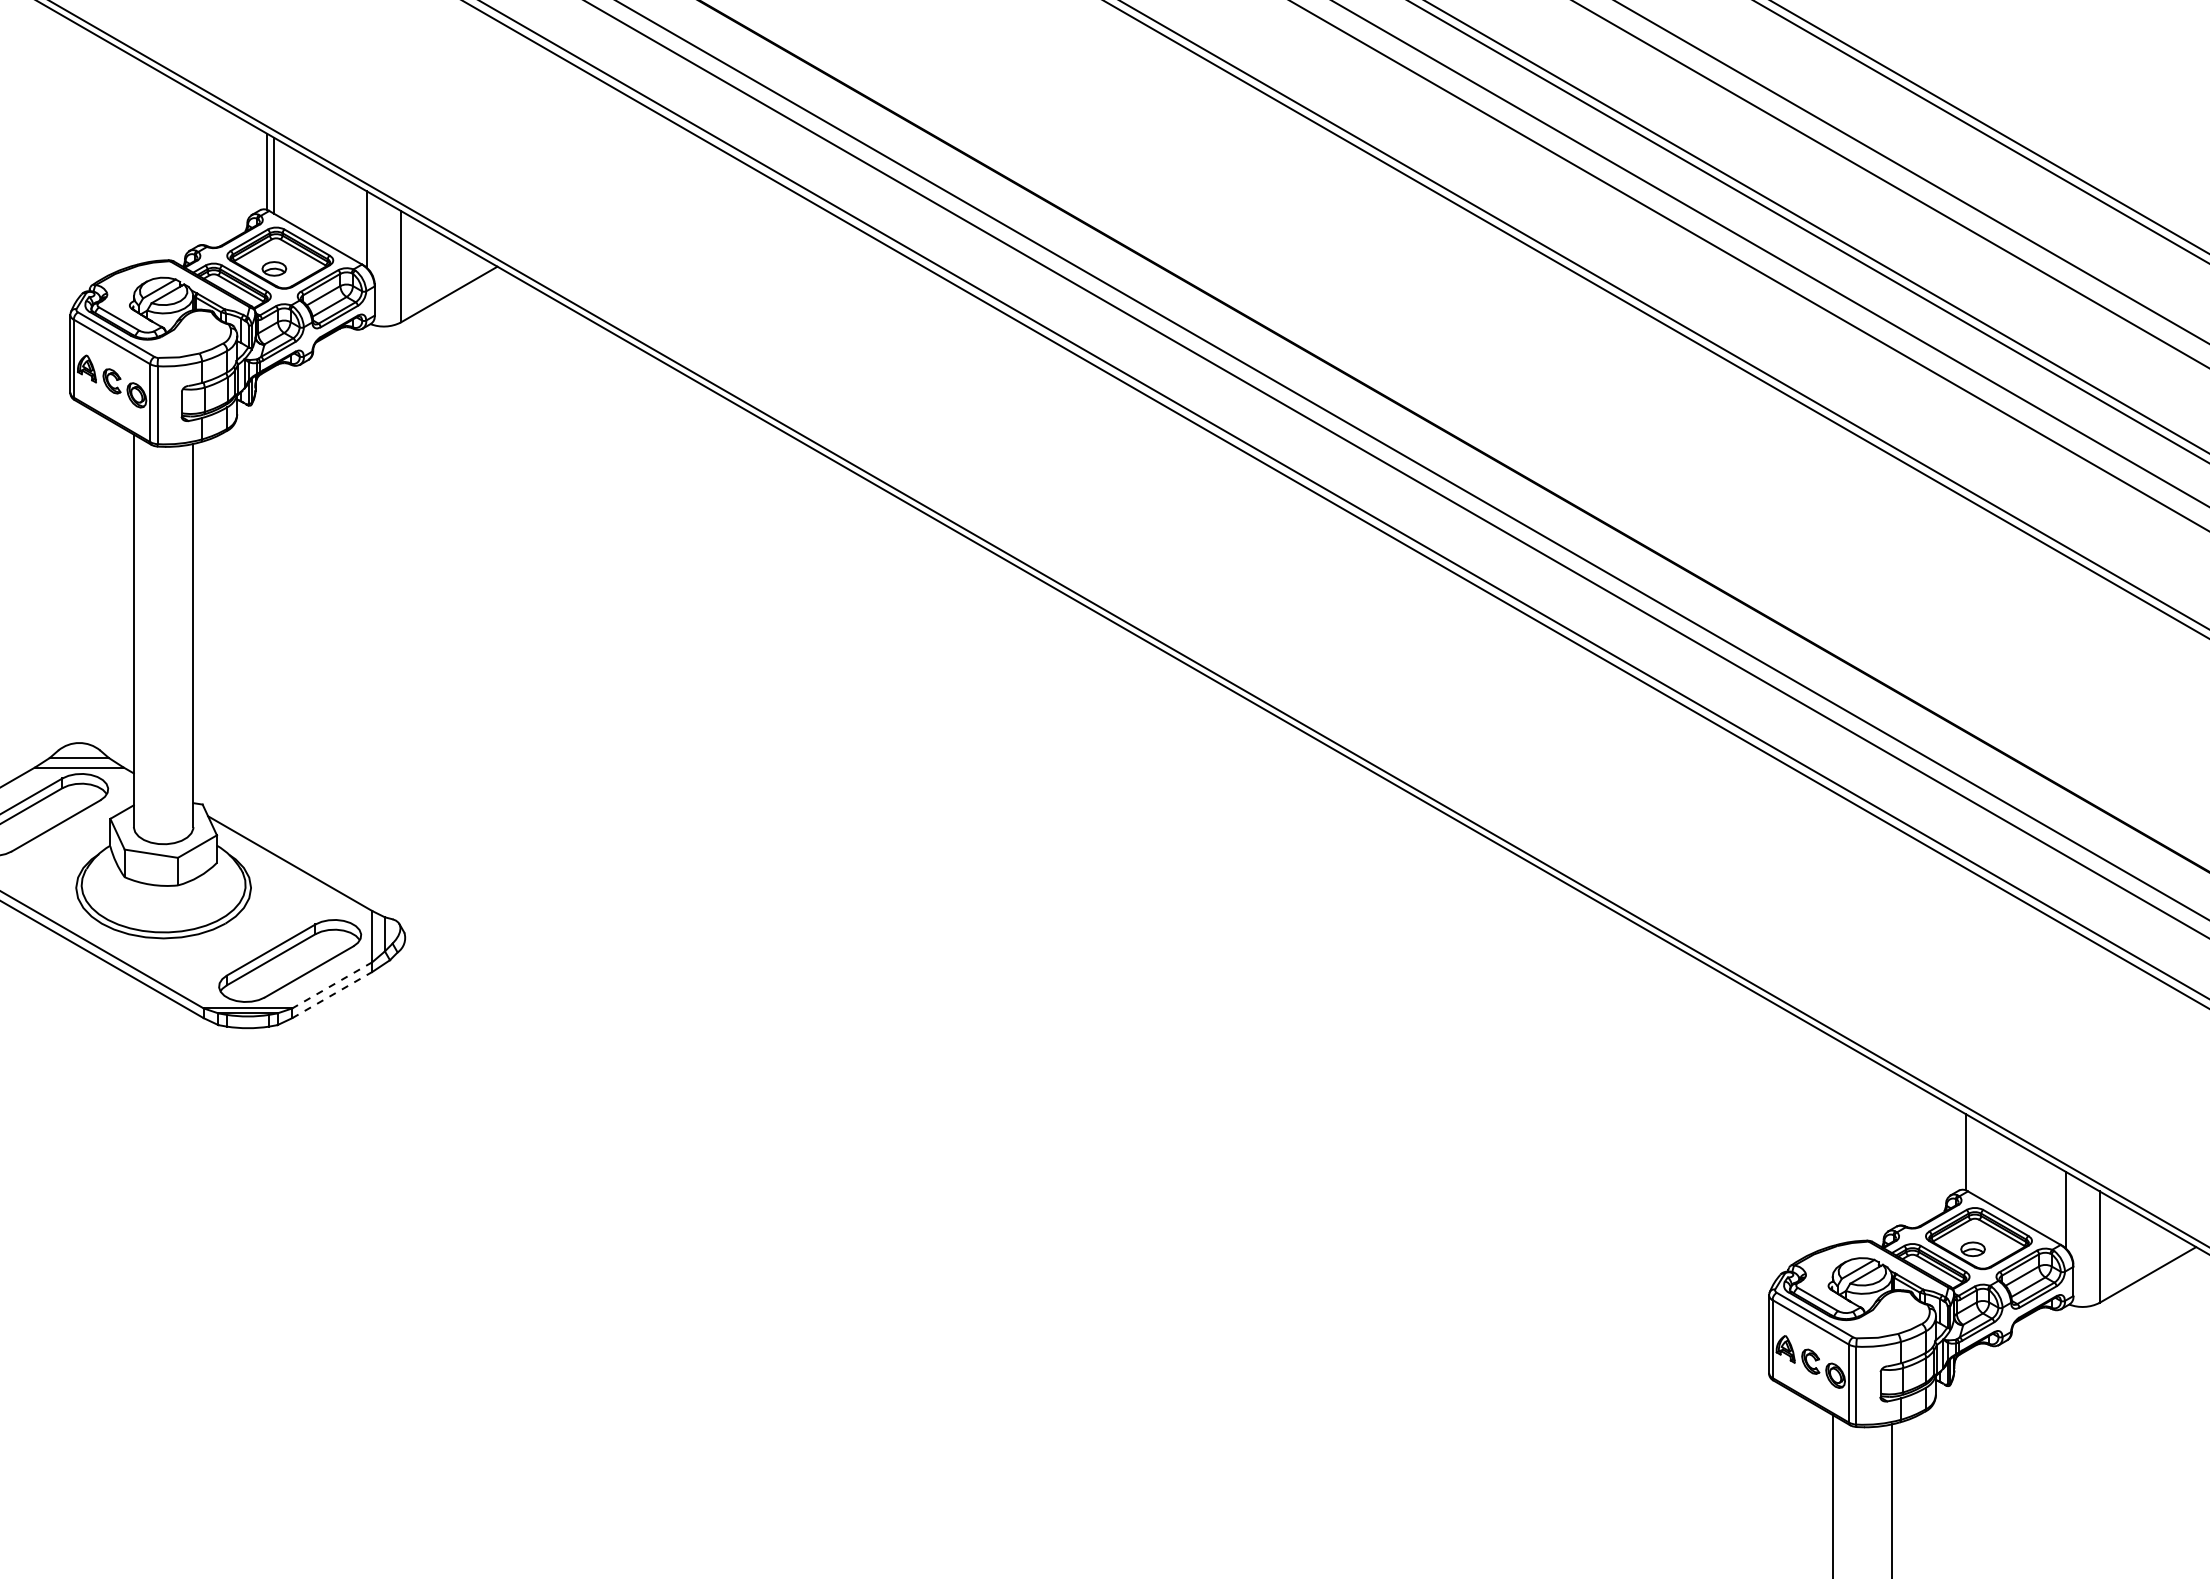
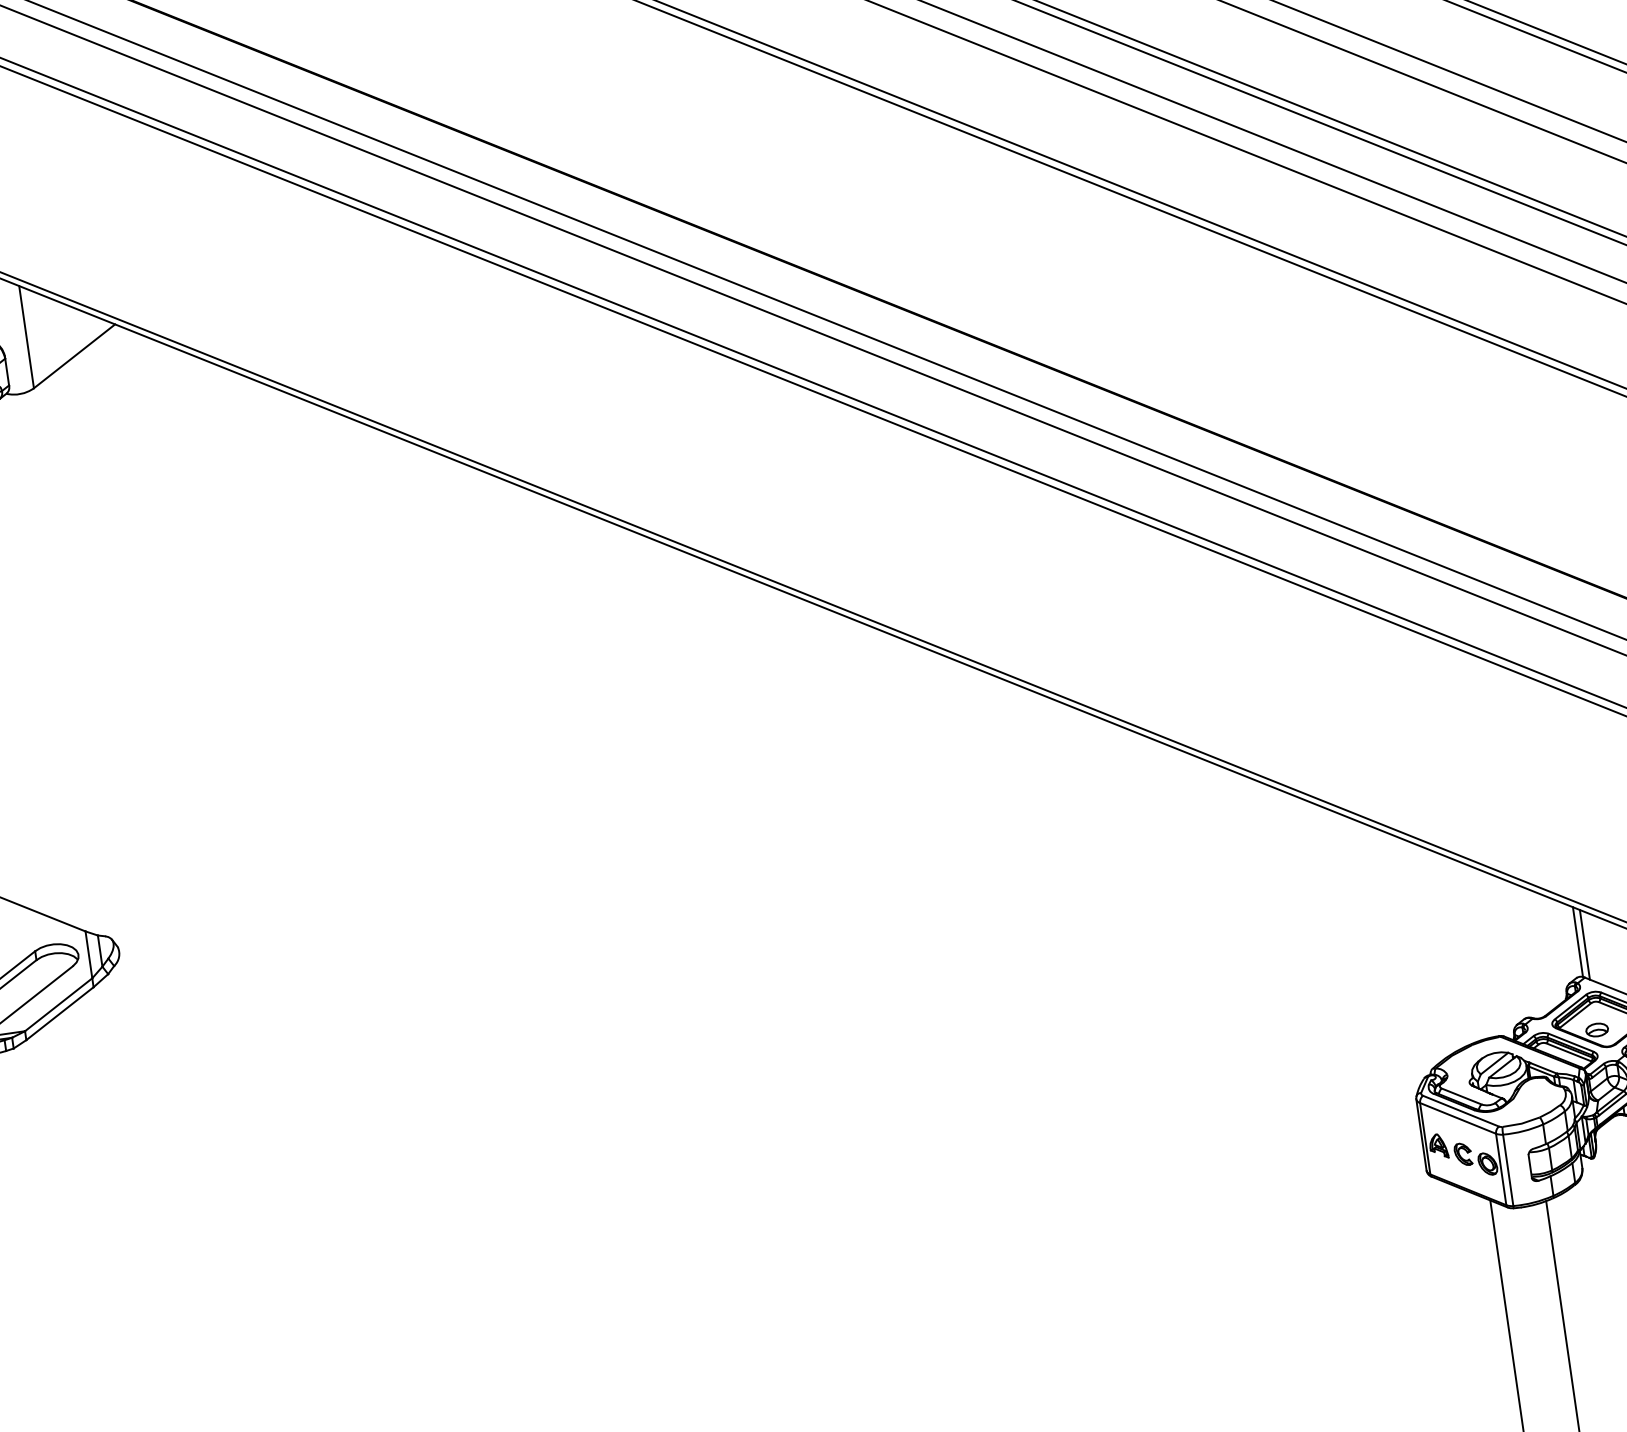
line: (331, 985) -> (57, 1005), dashed -> solid
line: (332, 994) -> (60, 1013), dashed -> solid
line: (1973, 1156) -> (1585, 944), added

